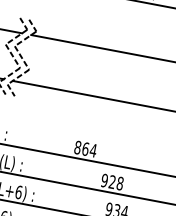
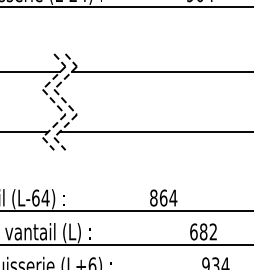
text: (112, 181) -> (203, 231), 928 -> 682

